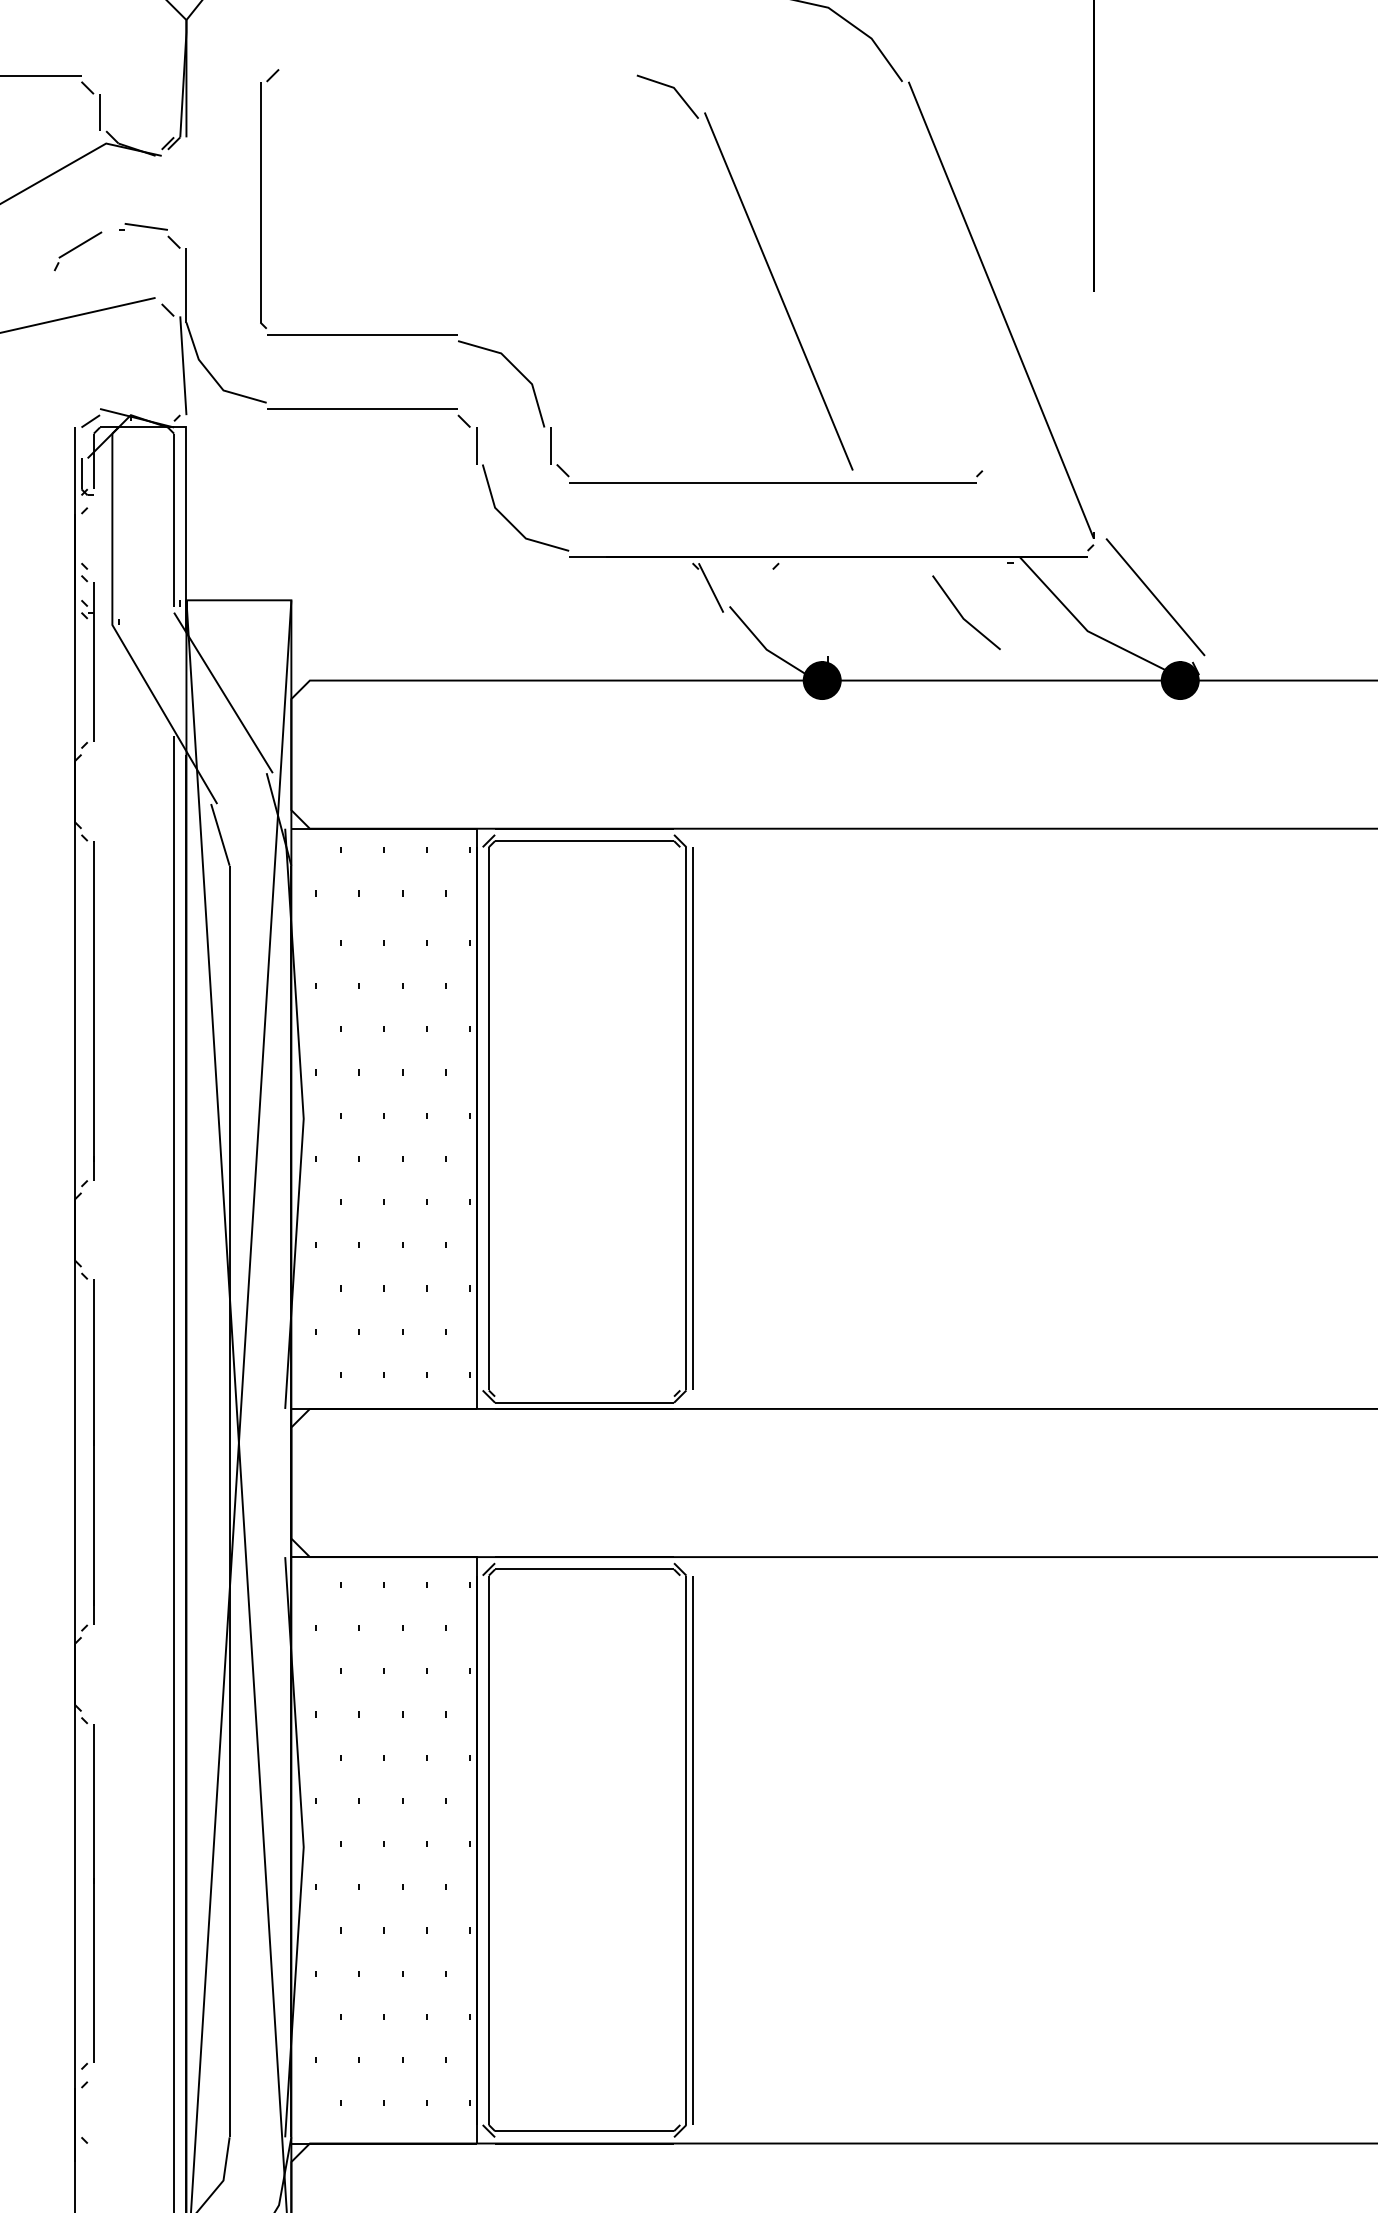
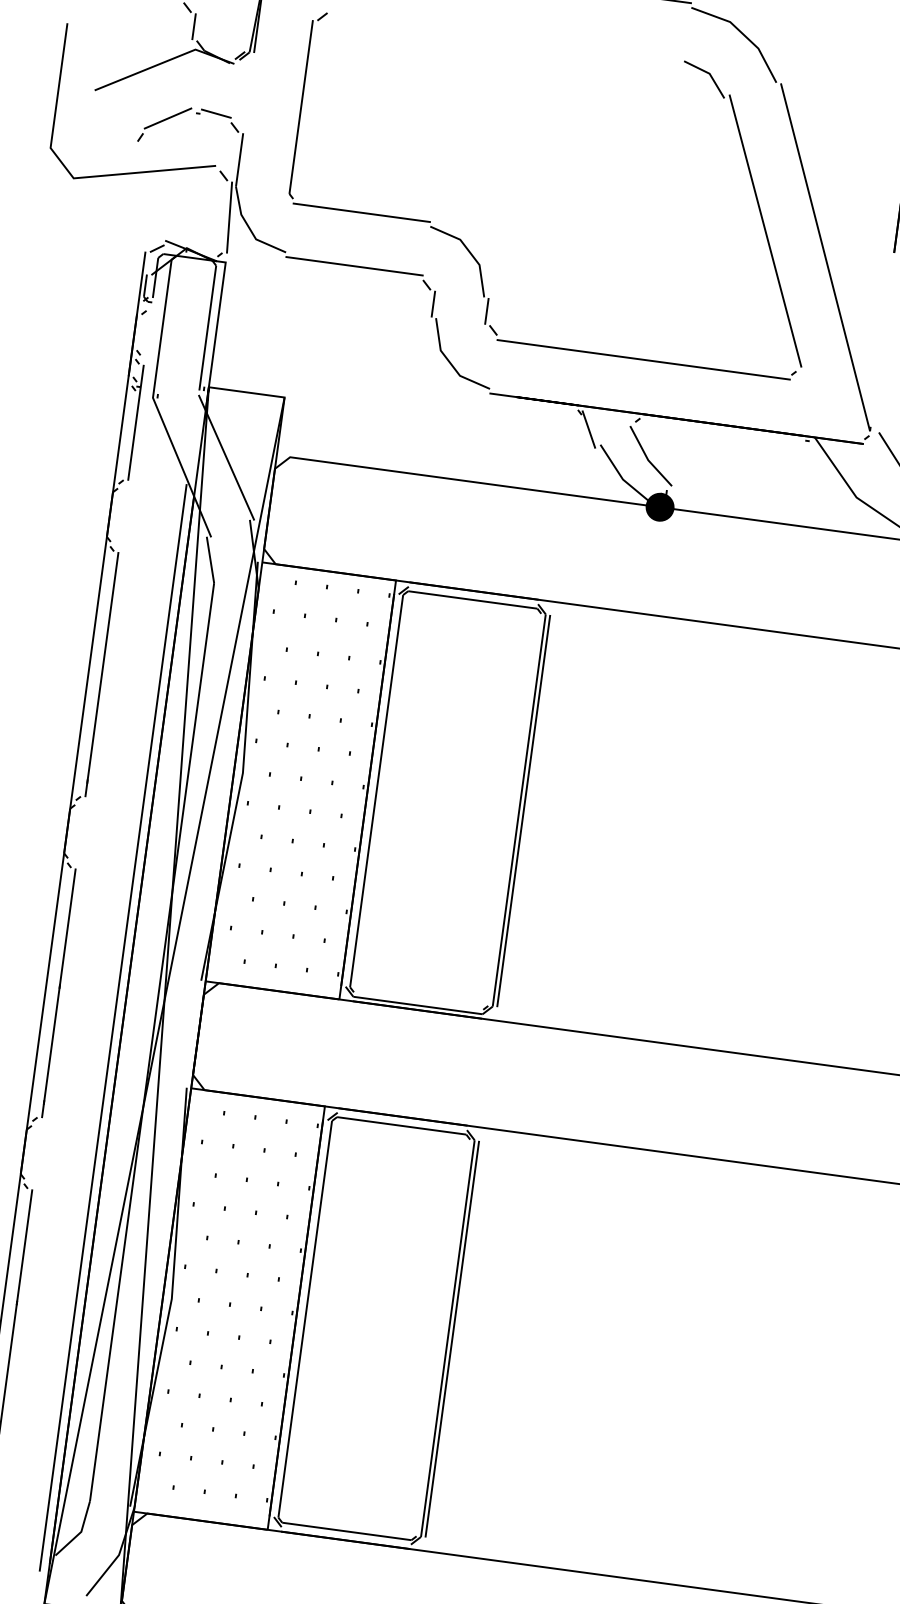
part: (77, 251) -> (164, 124), size x1.43
part: (765, 262) -> (758, 208), moved
curve: (962, 615) -> (647, 457), moved

